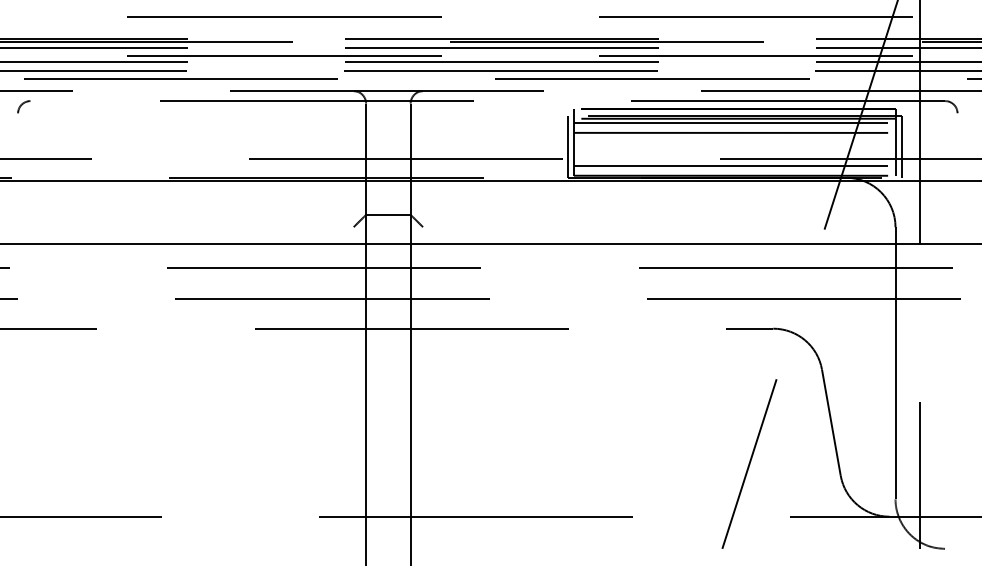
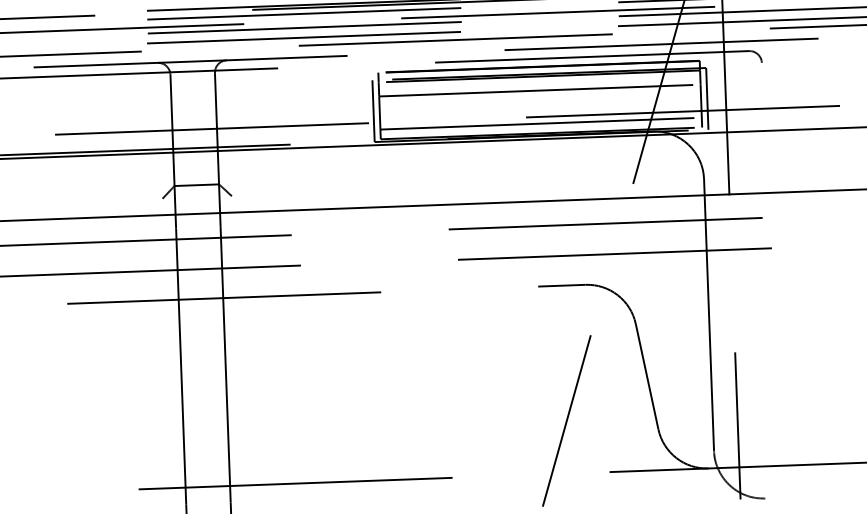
line: (734, 123) -> (539, 81), removed

